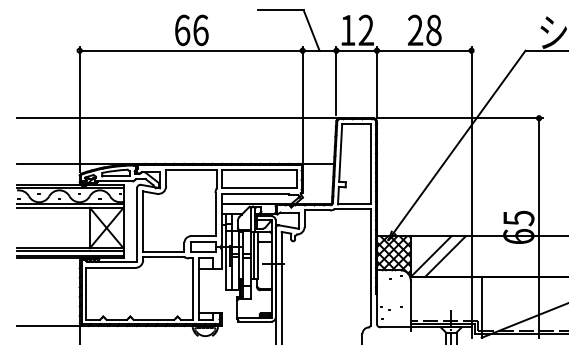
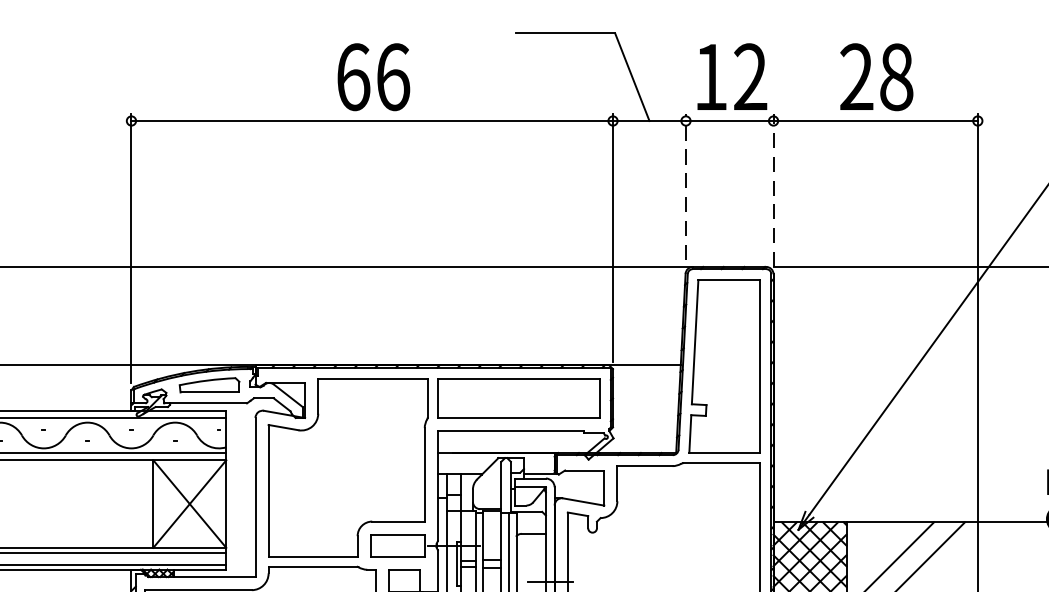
line: (336, 81) -> (686, 187), solid -> dashed
line: (376, 82) -> (772, 189), solid -> dashed

